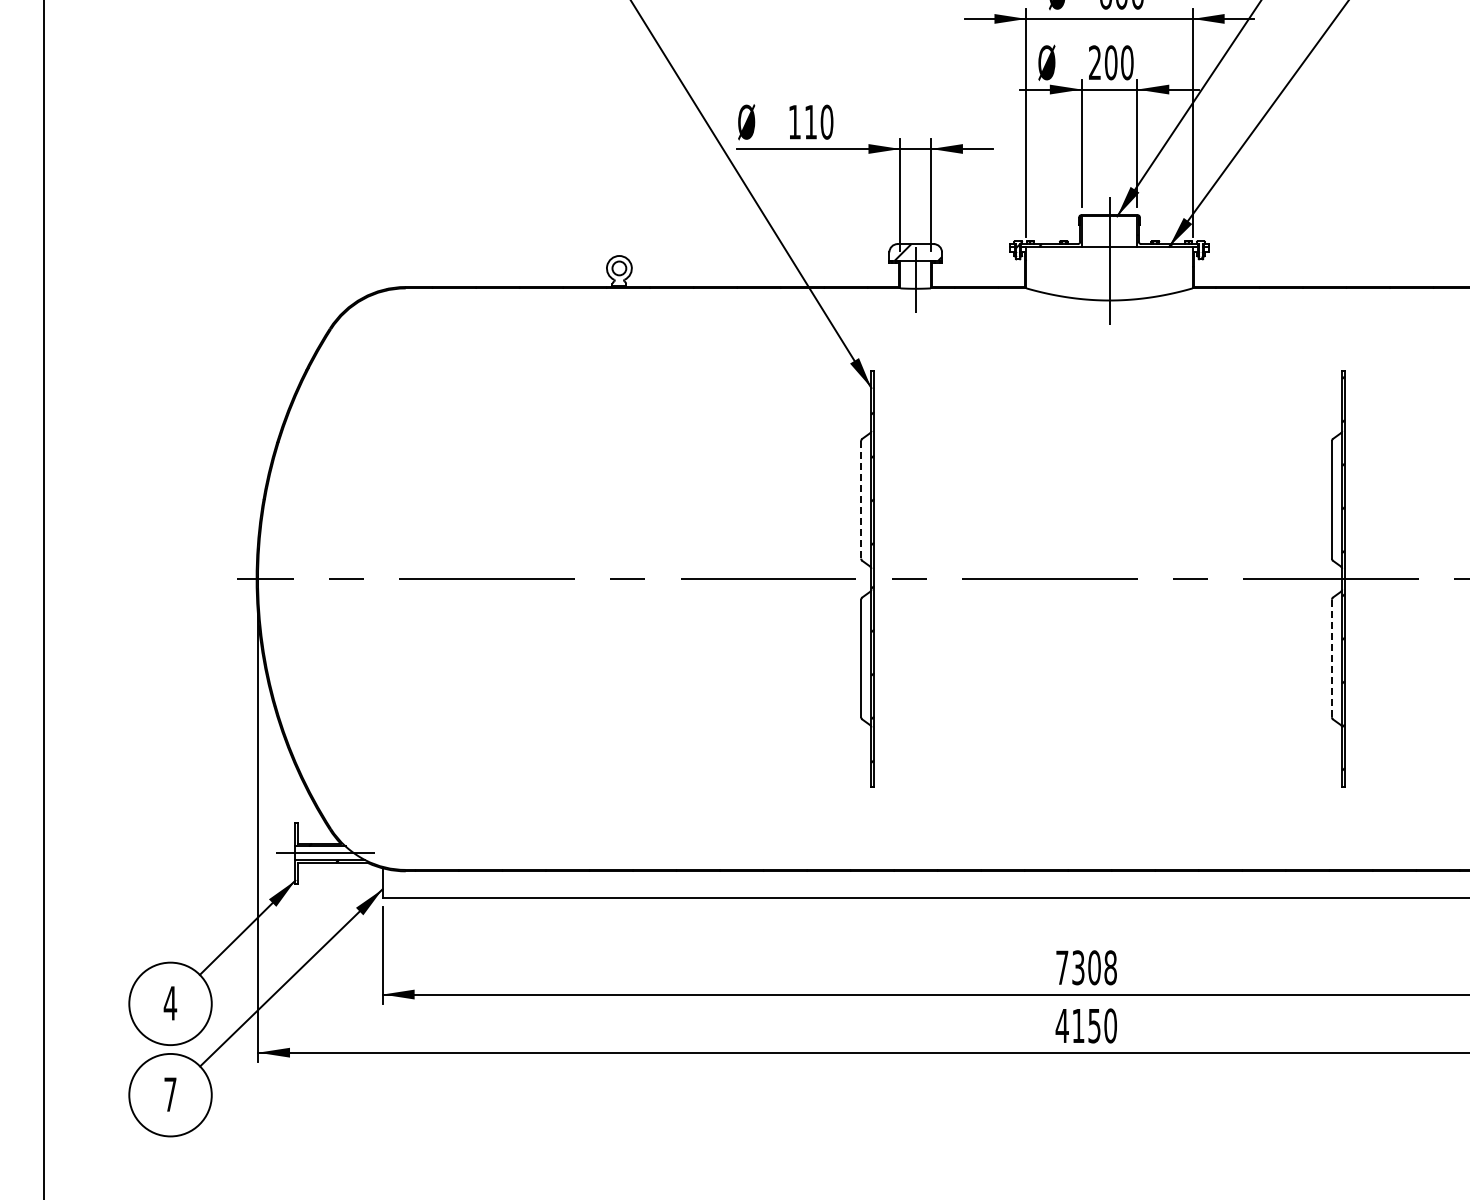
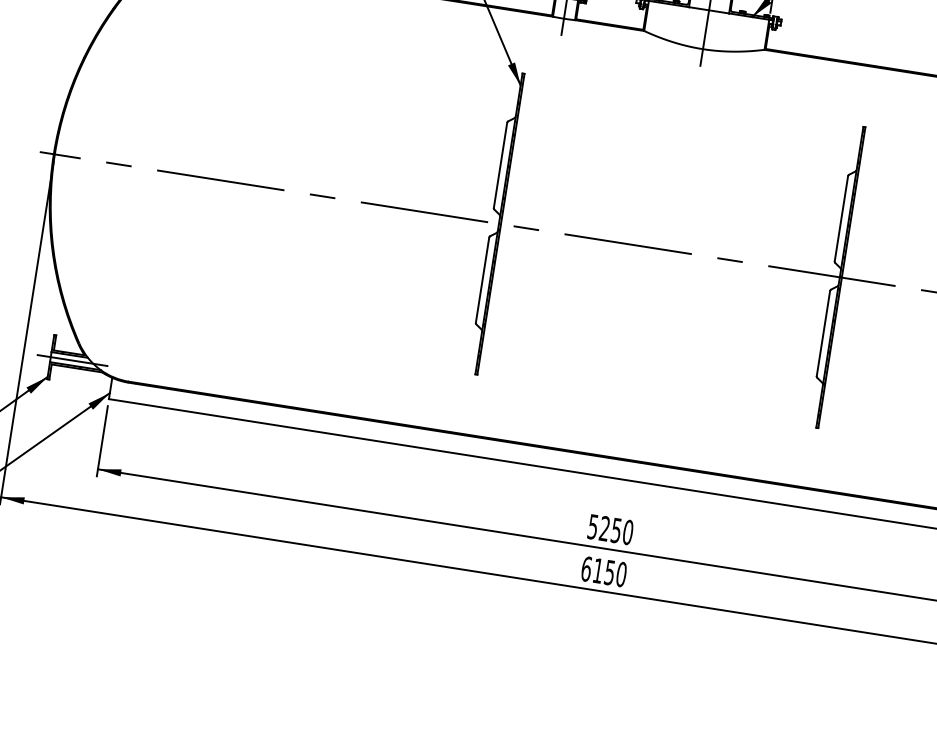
line: (861, 499) -> (500, 165), dashed -> solid
line: (1331, 658) -> (823, 333), dashed -> solid
text: (1086, 967) -> (610, 529), 7308 -> 5250
text: (1061, 1025) -> (586, 568), 4150 -> 6150

